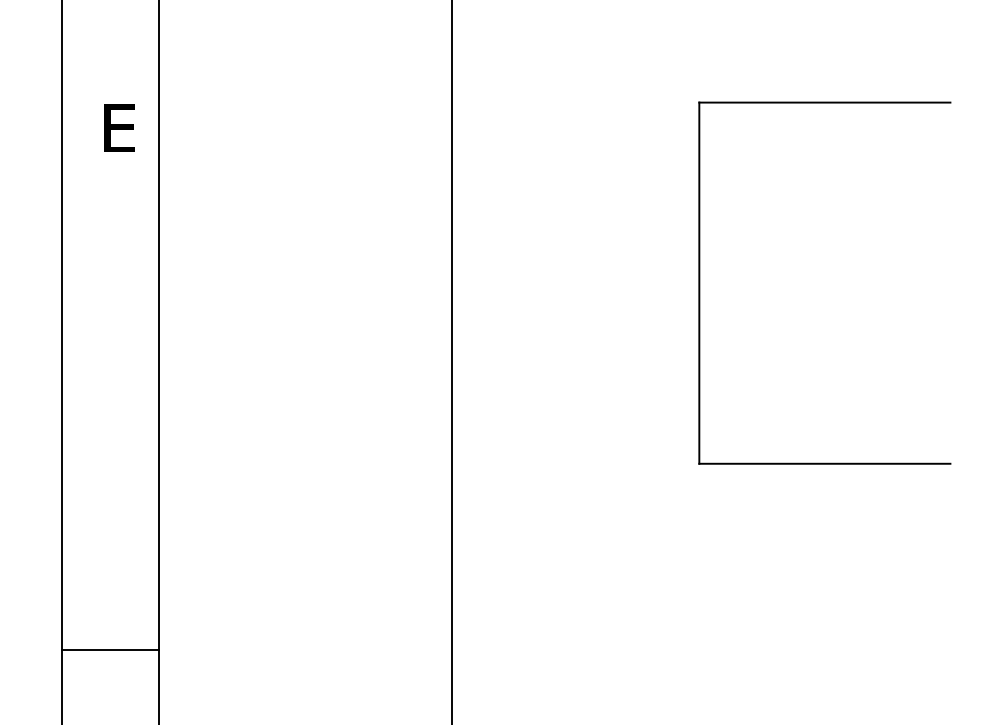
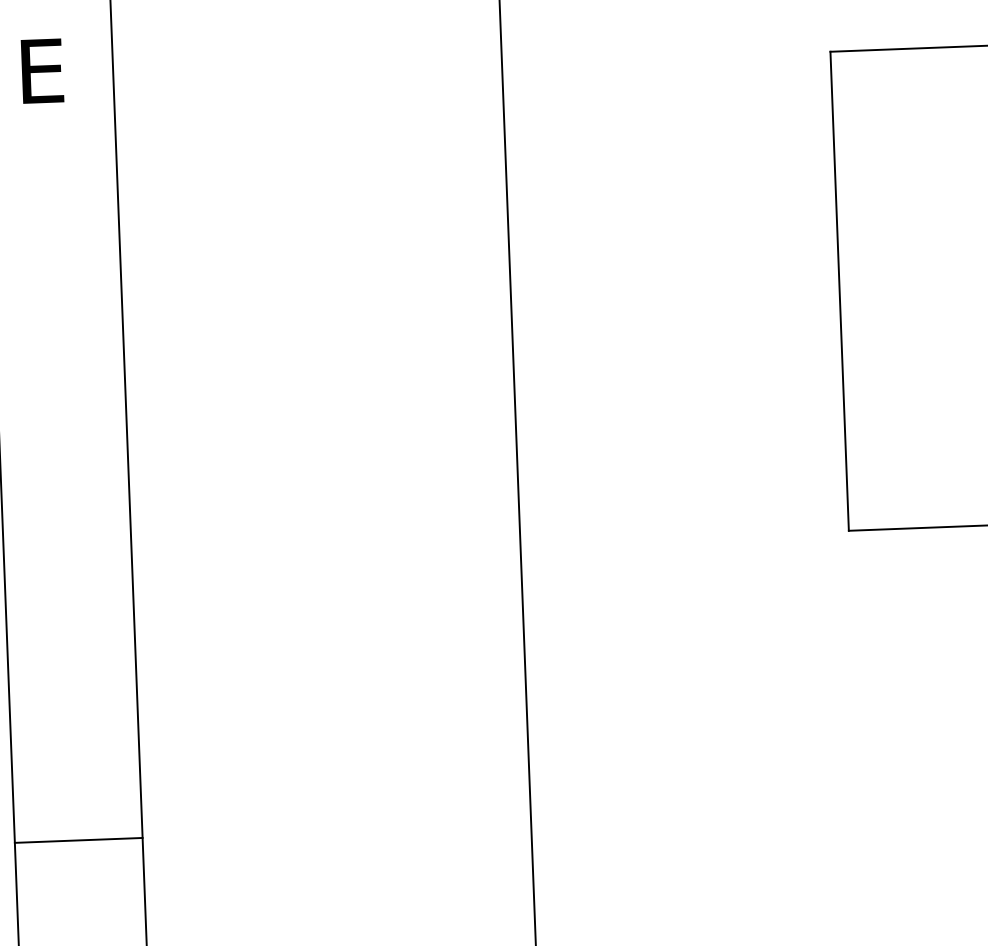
text: (119, 127) -> (42, 69), moved
line: (110, 649) -> (78, 840), moved

